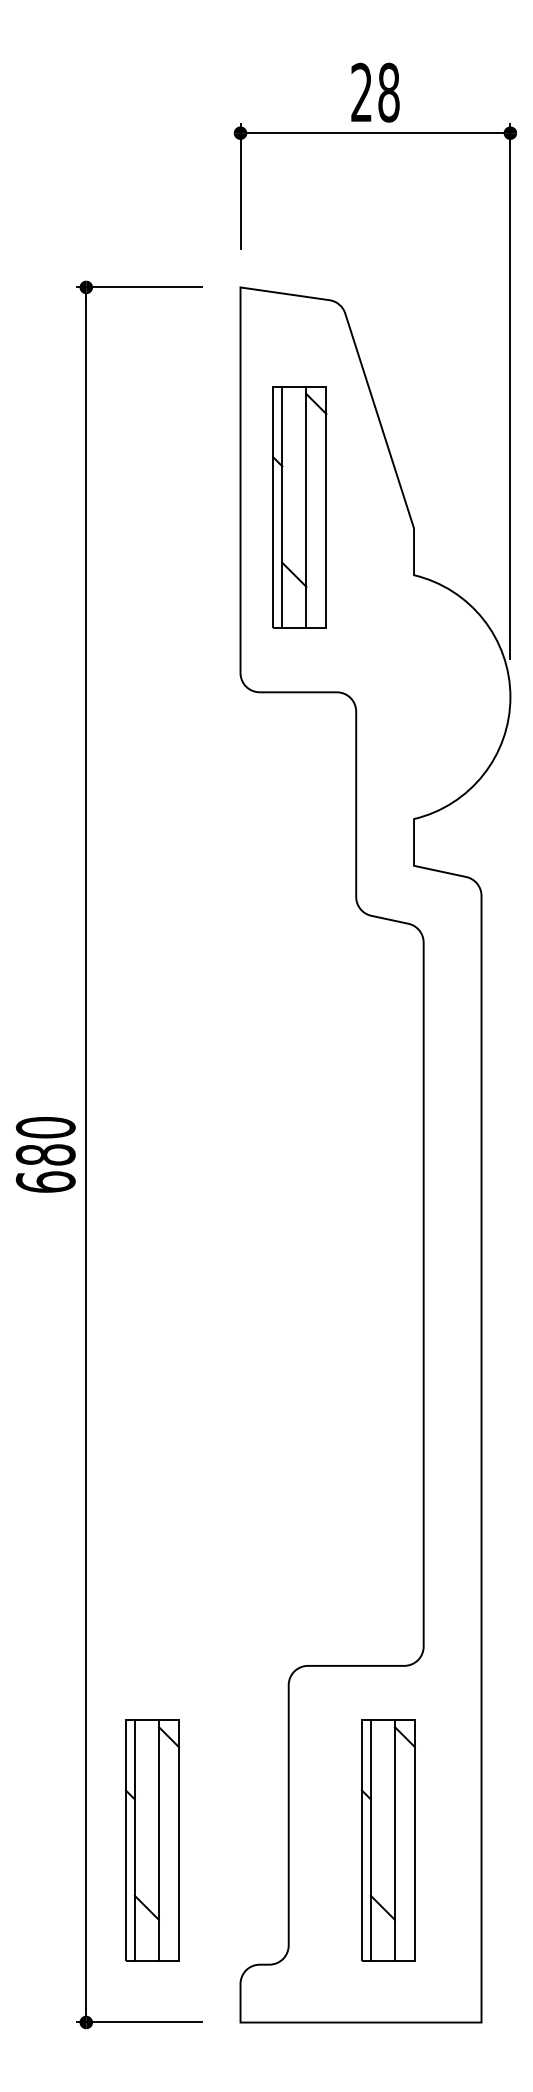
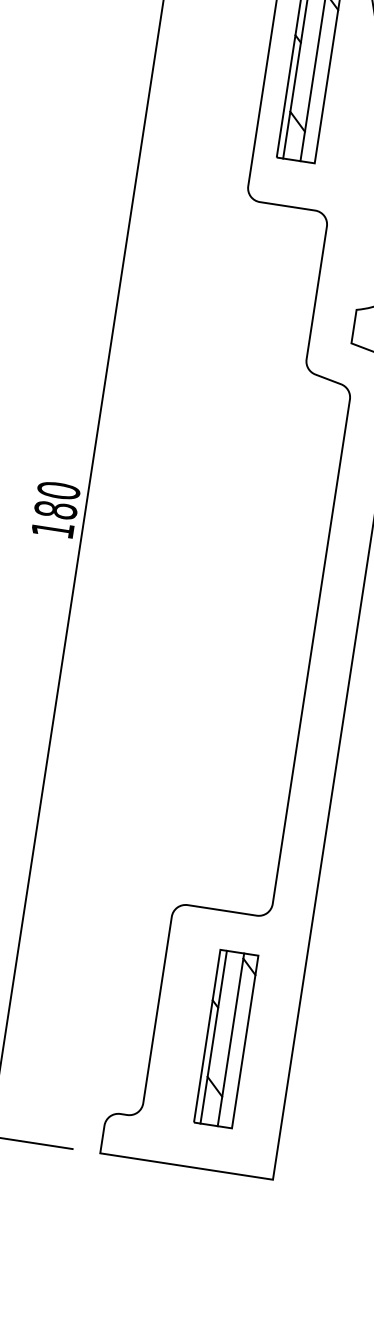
text: (45, 1181) -> (52, 529), 680 -> 180
part: (151, 1840) -> (56, 1013), removed

